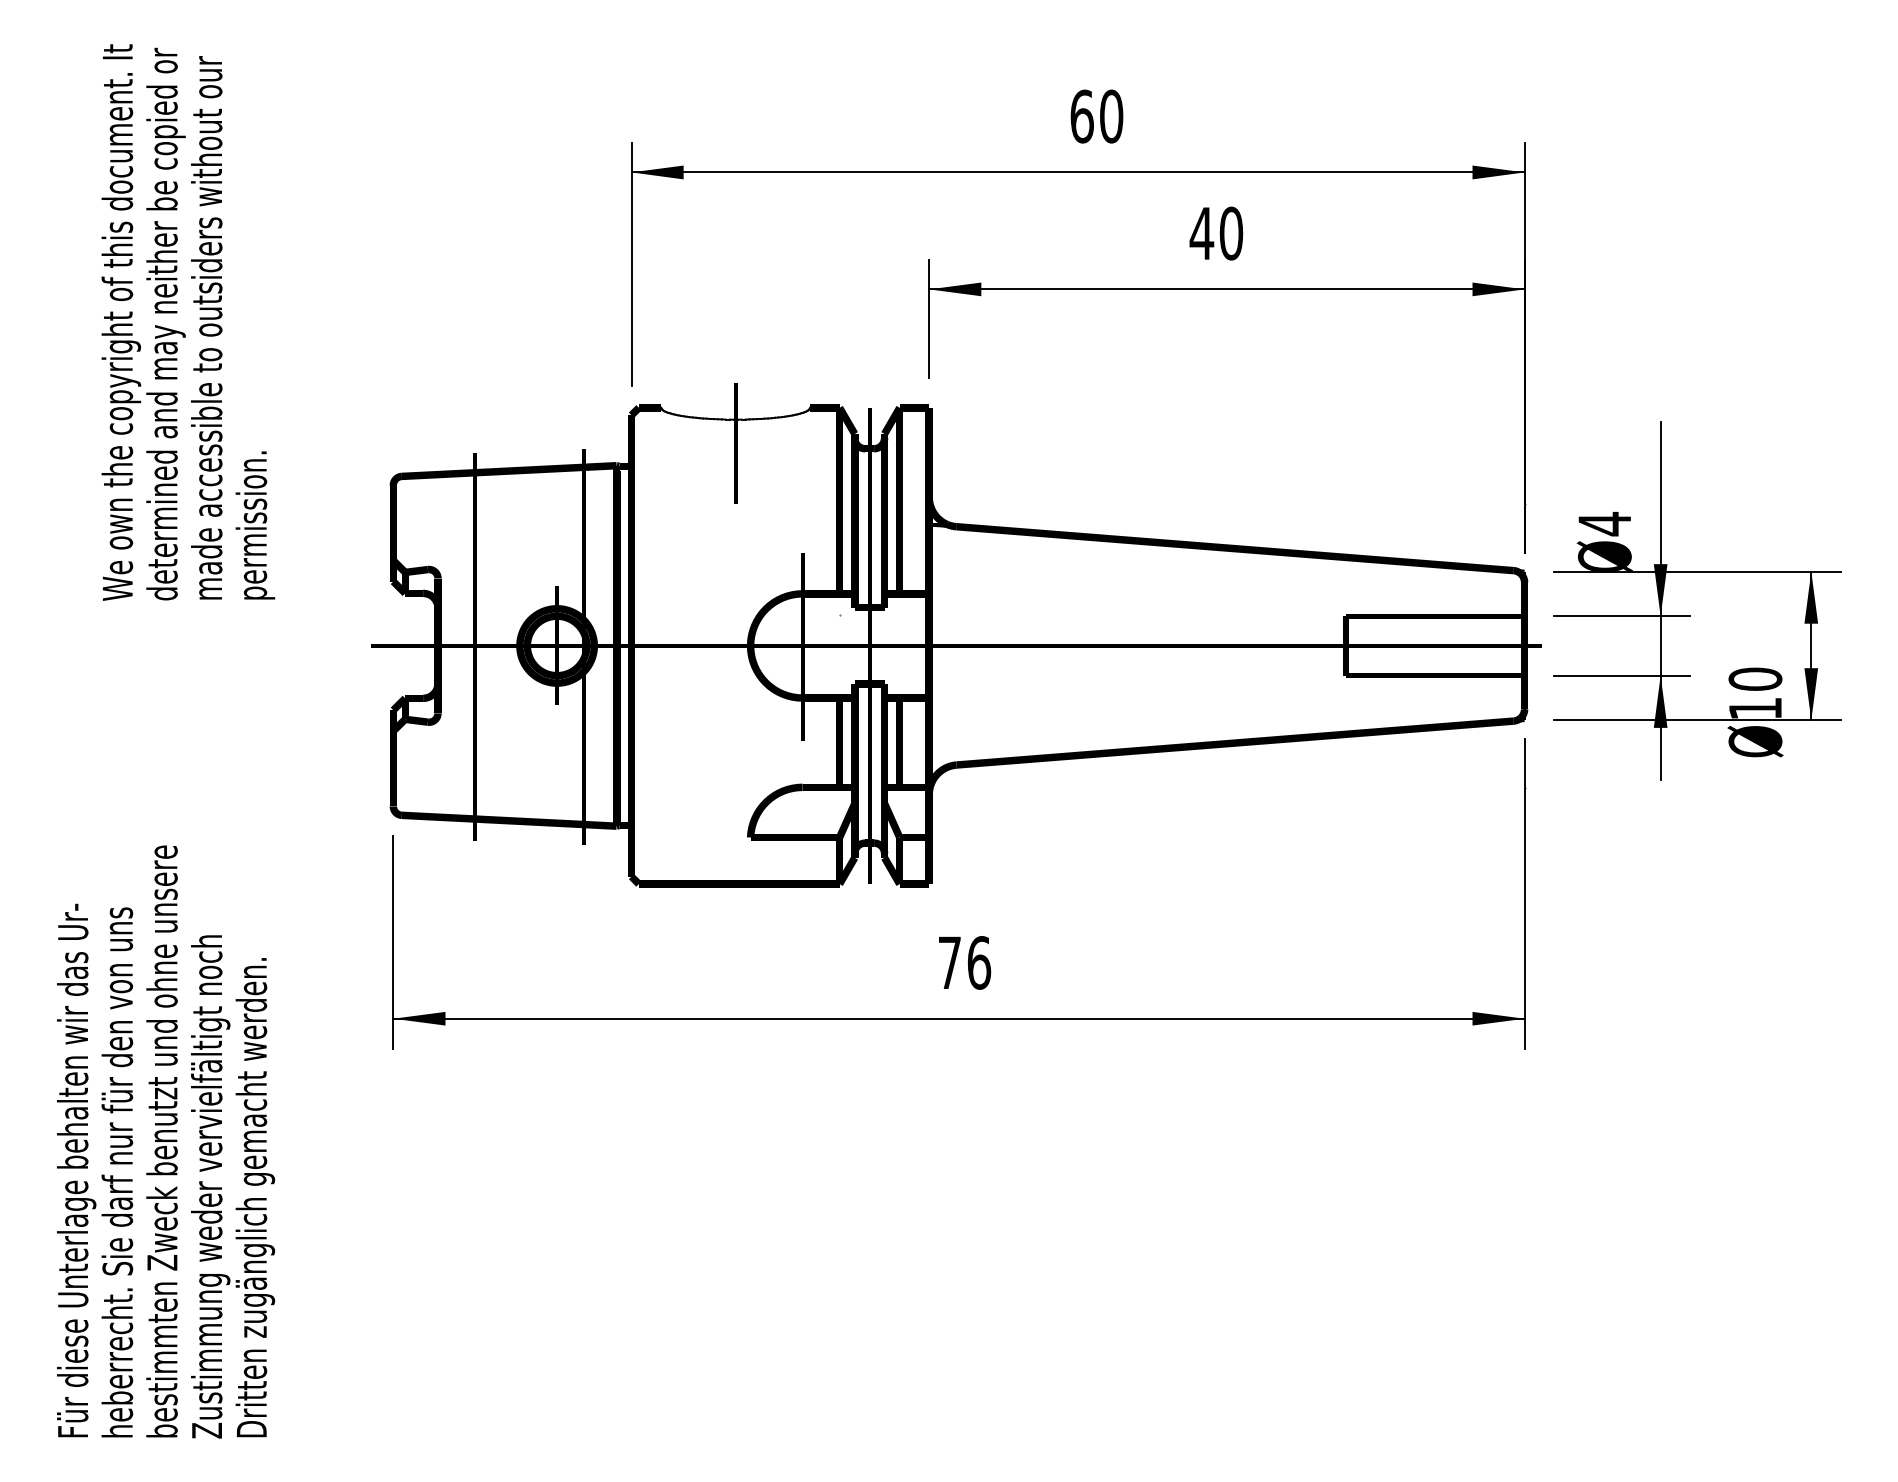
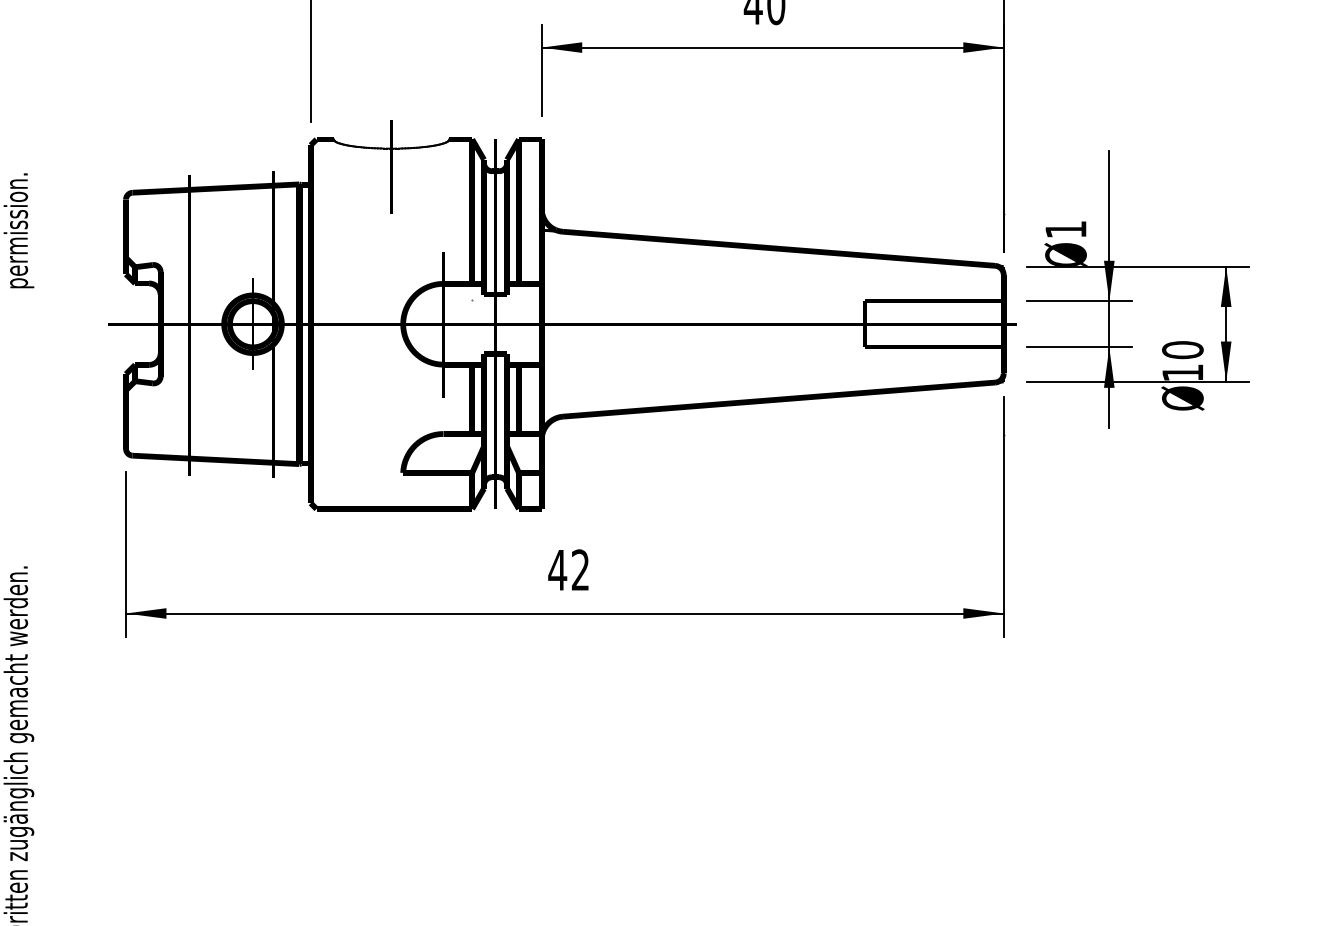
text: (1604, 523) -> (1065, 229), 4 -> 1
text: (964, 962) -> (569, 569), 76 -> 42

